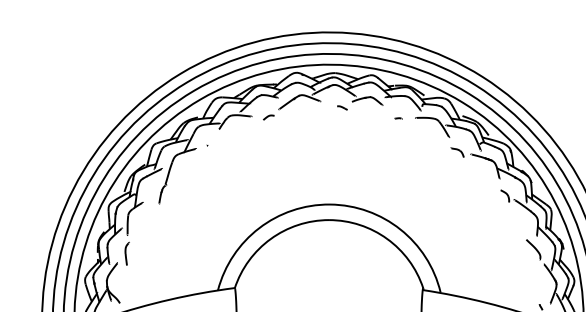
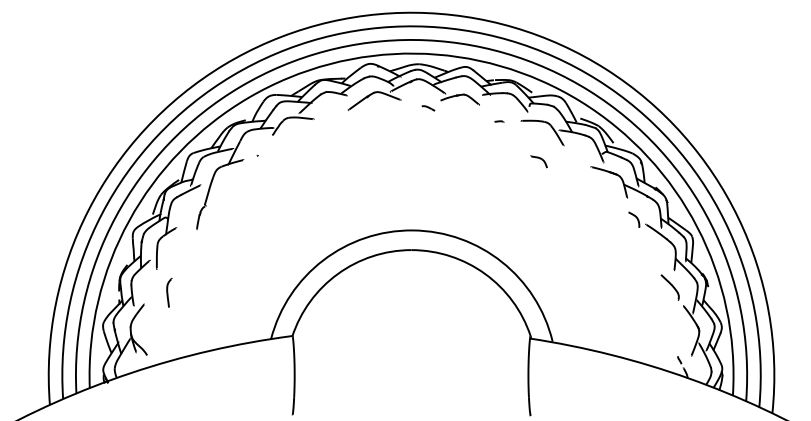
curve: (268, 116) -> (335, 119), removed
part: (457, 152) -> (538, 161), moved
part: (127, 253) -> (169, 292), moved

